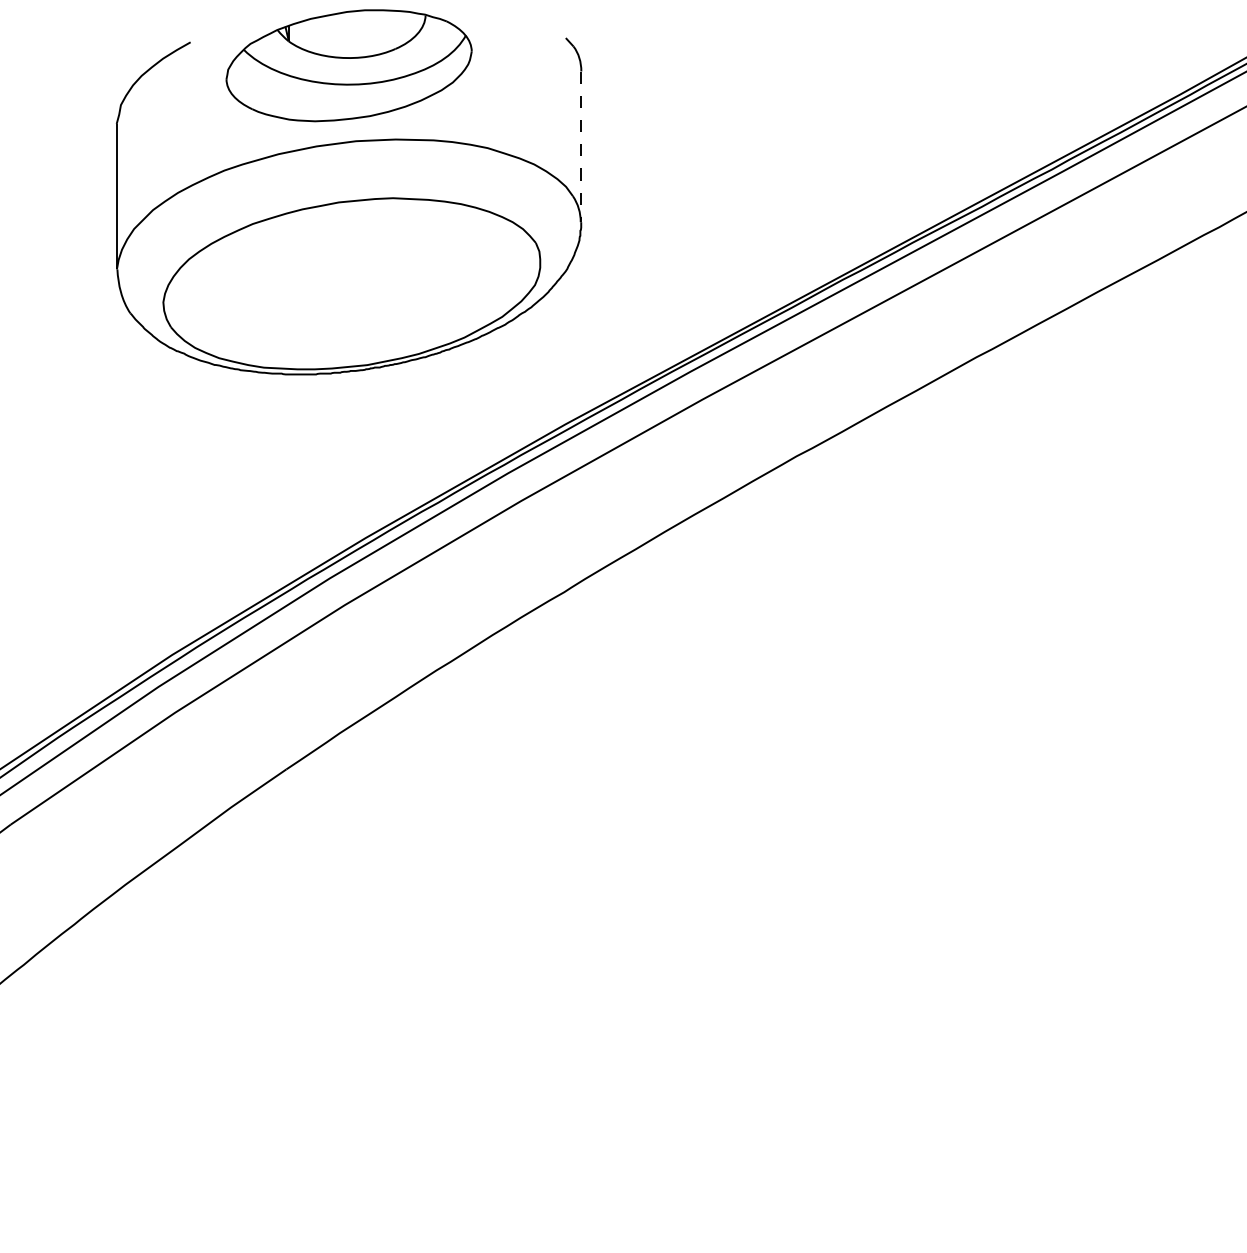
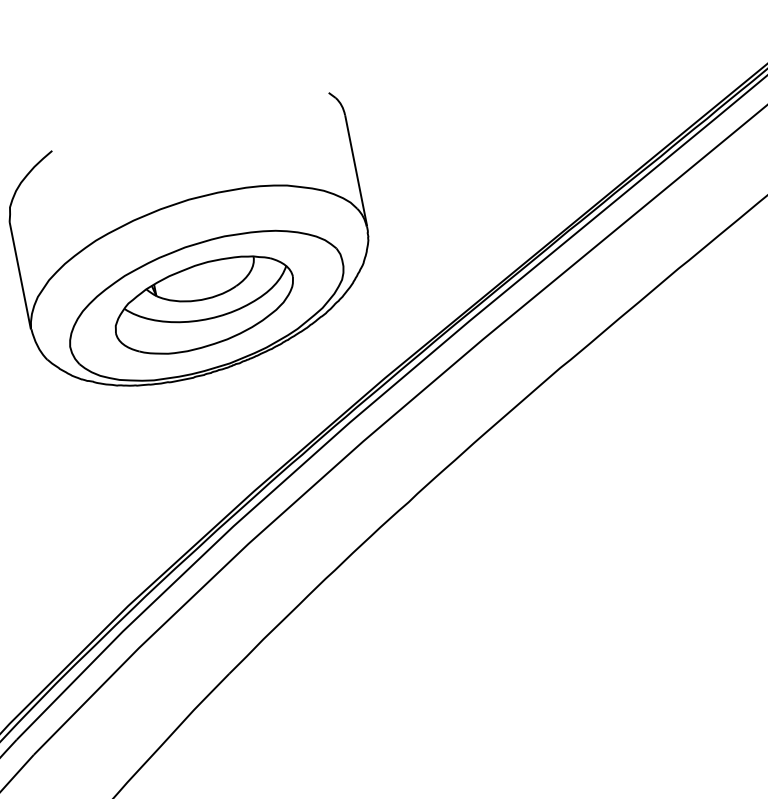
part: (348, 65) -> (203, 305), moved
line: (581, 147) -> (356, 171), dashed -> solid

